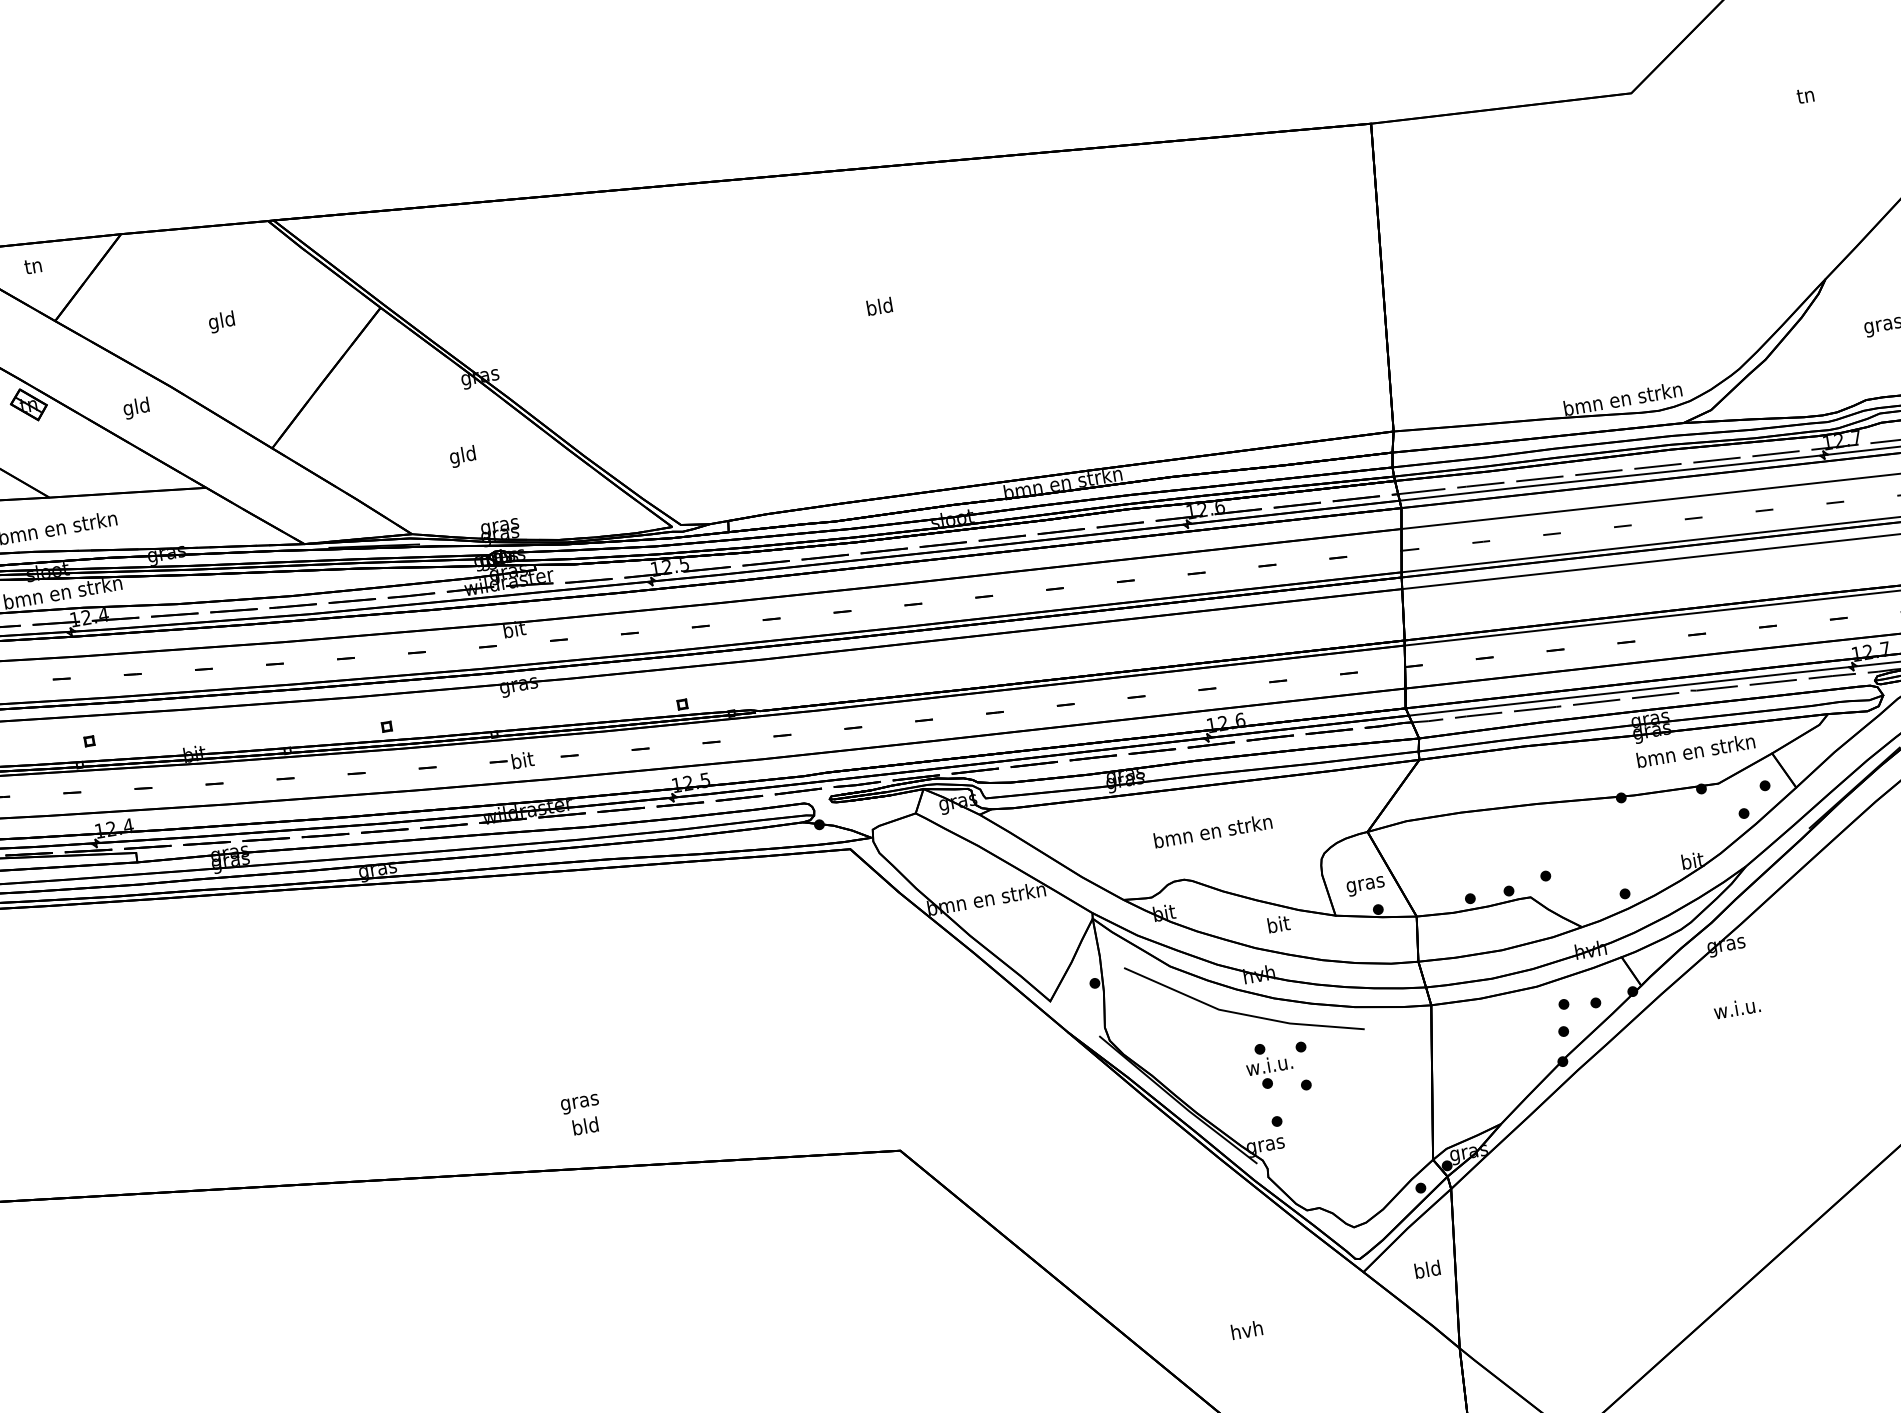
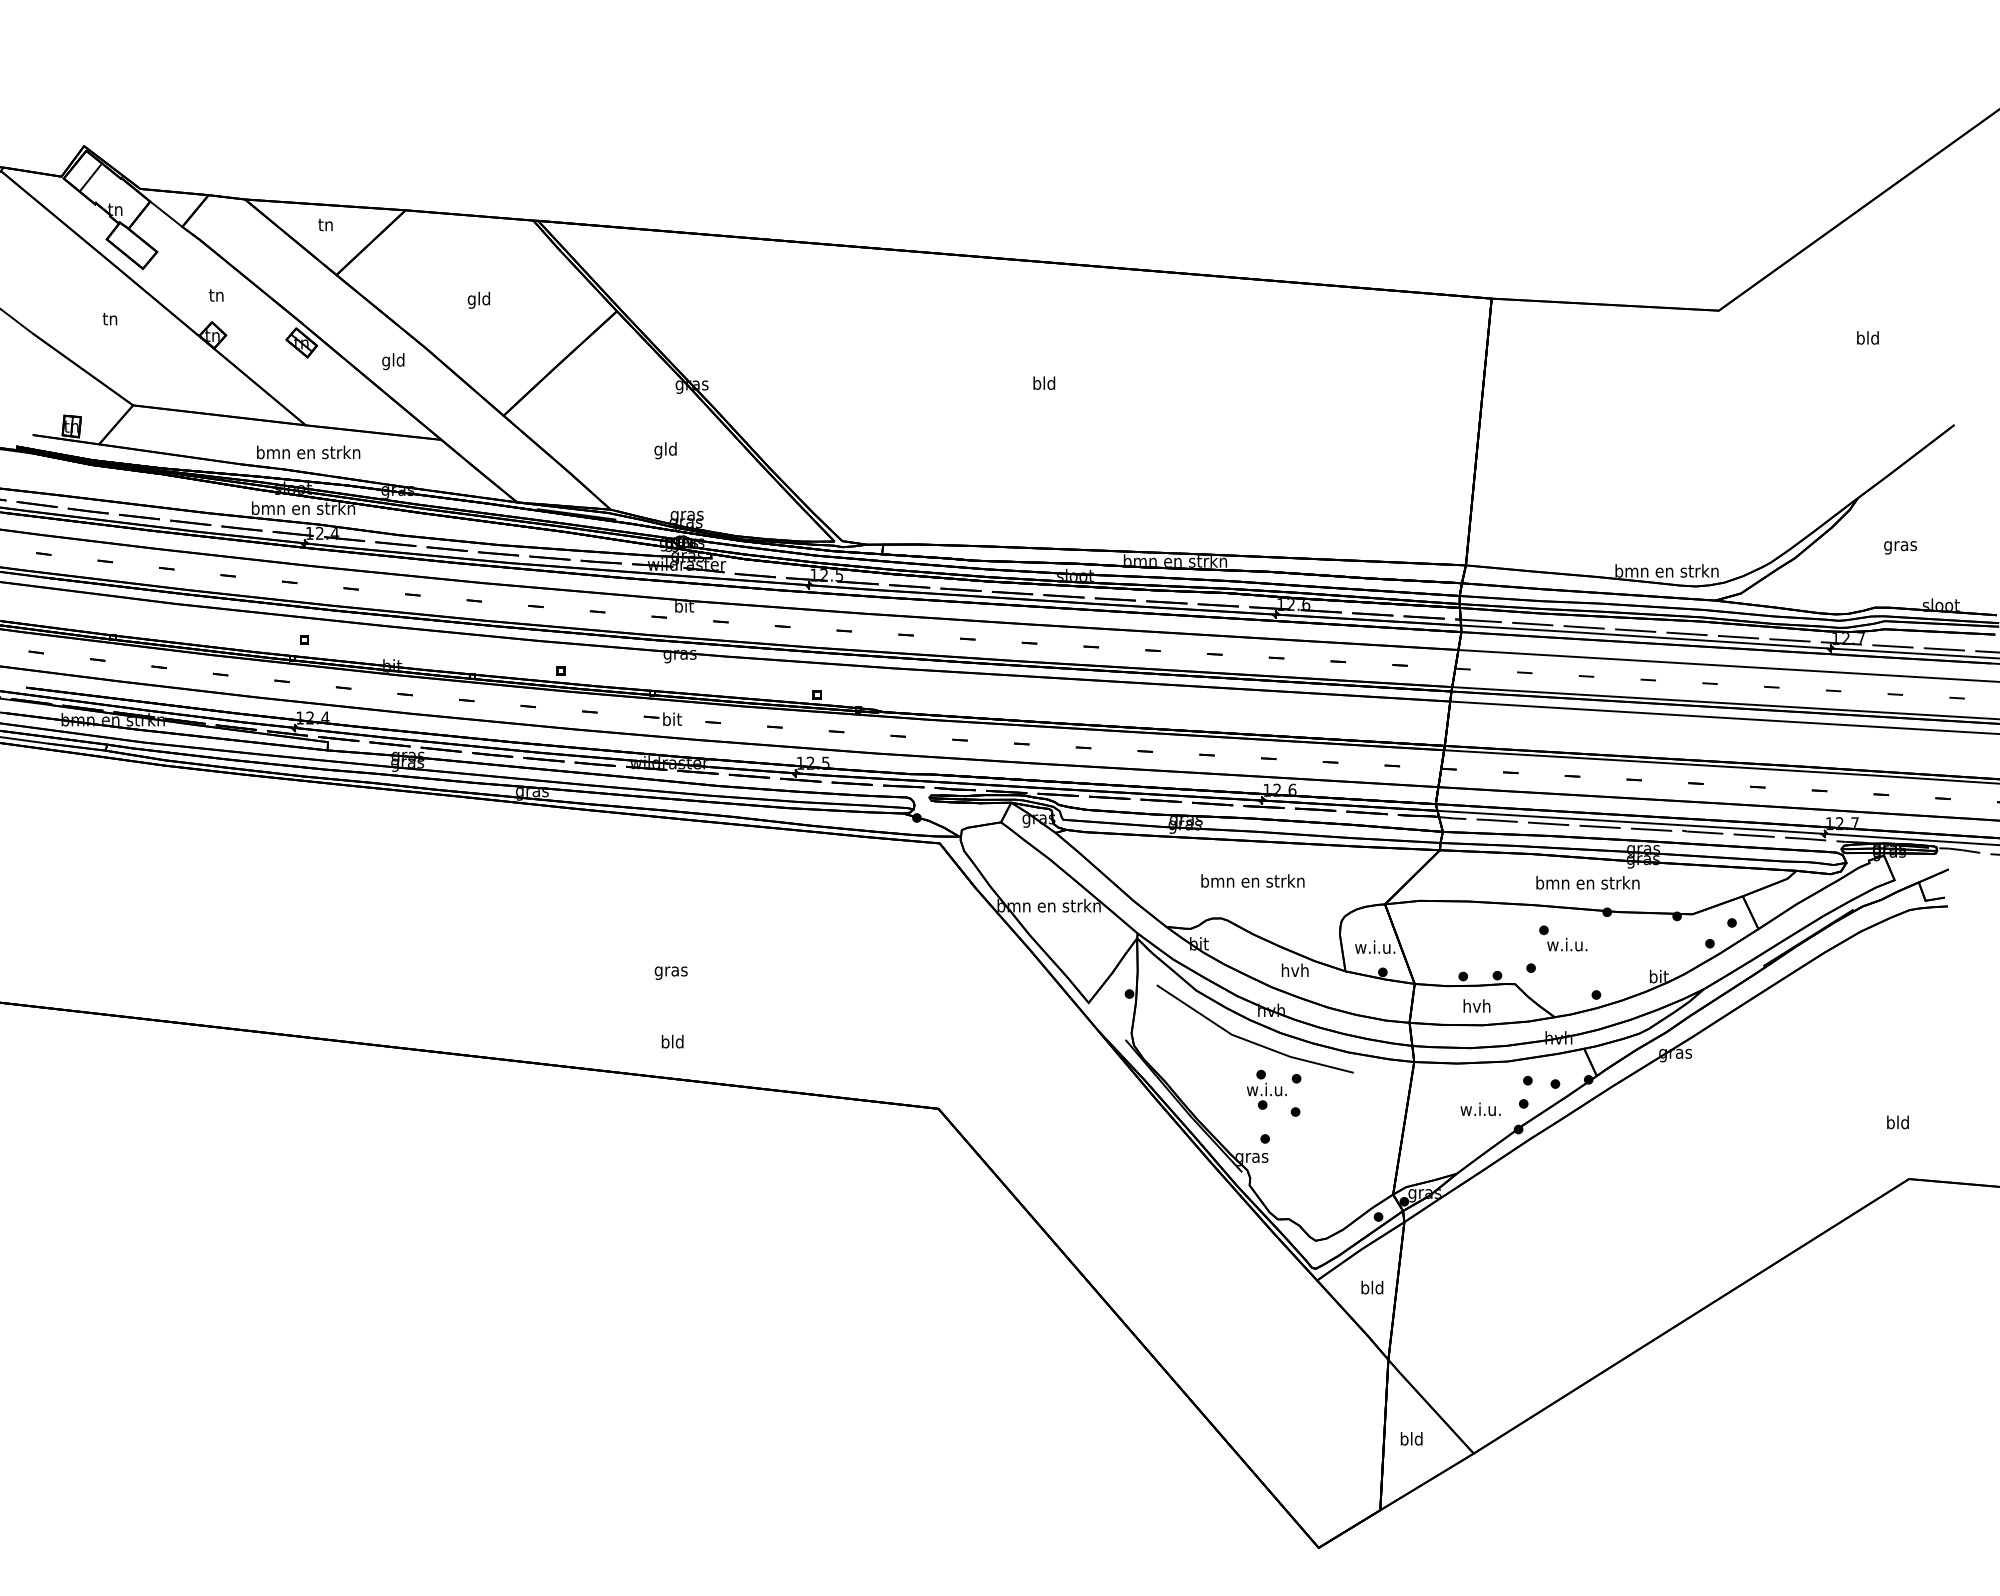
text: (1805, 94) -> (1867, 337), tn -> bld
text: (1695, 750) -> (1587, 882), moved
part: (1576, 836) -> (1563, 938), added
text: (1365, 883) -> (1375, 948), gras -> w.i.u.
text: (1277, 924) -> (1294, 970), bit -> hvh
text: (1737, 1008) -> (1480, 1109), moved
text: (579, 1103) -> (670, 972), moved
text: (1246, 1329) -> (1476, 1005), moved

